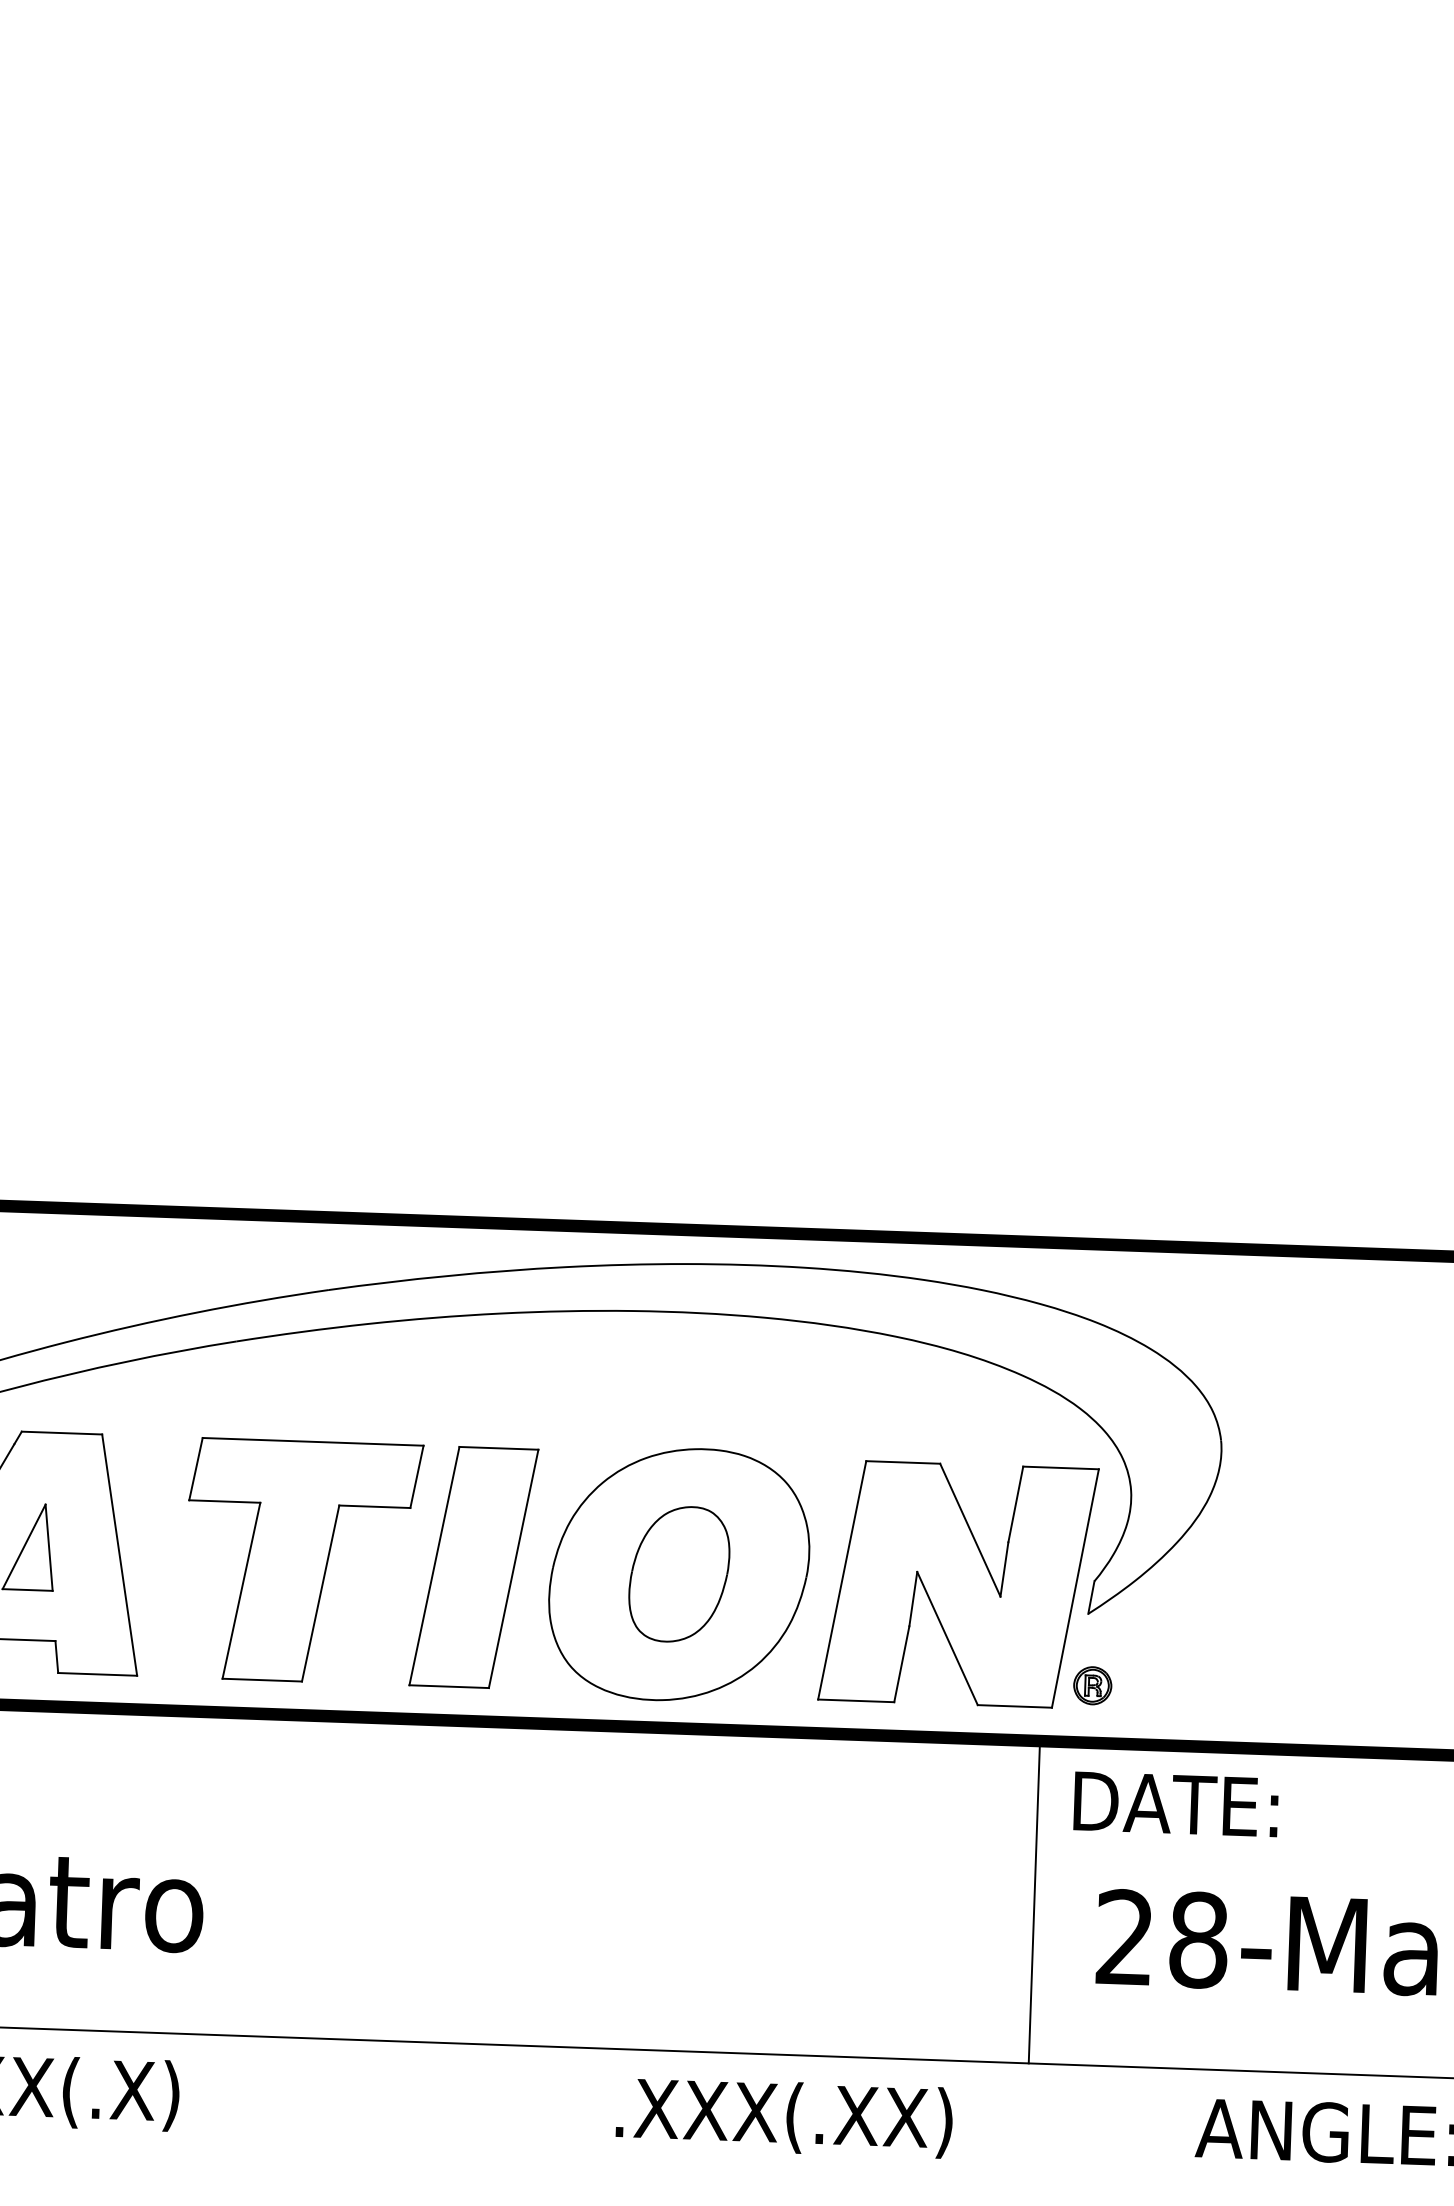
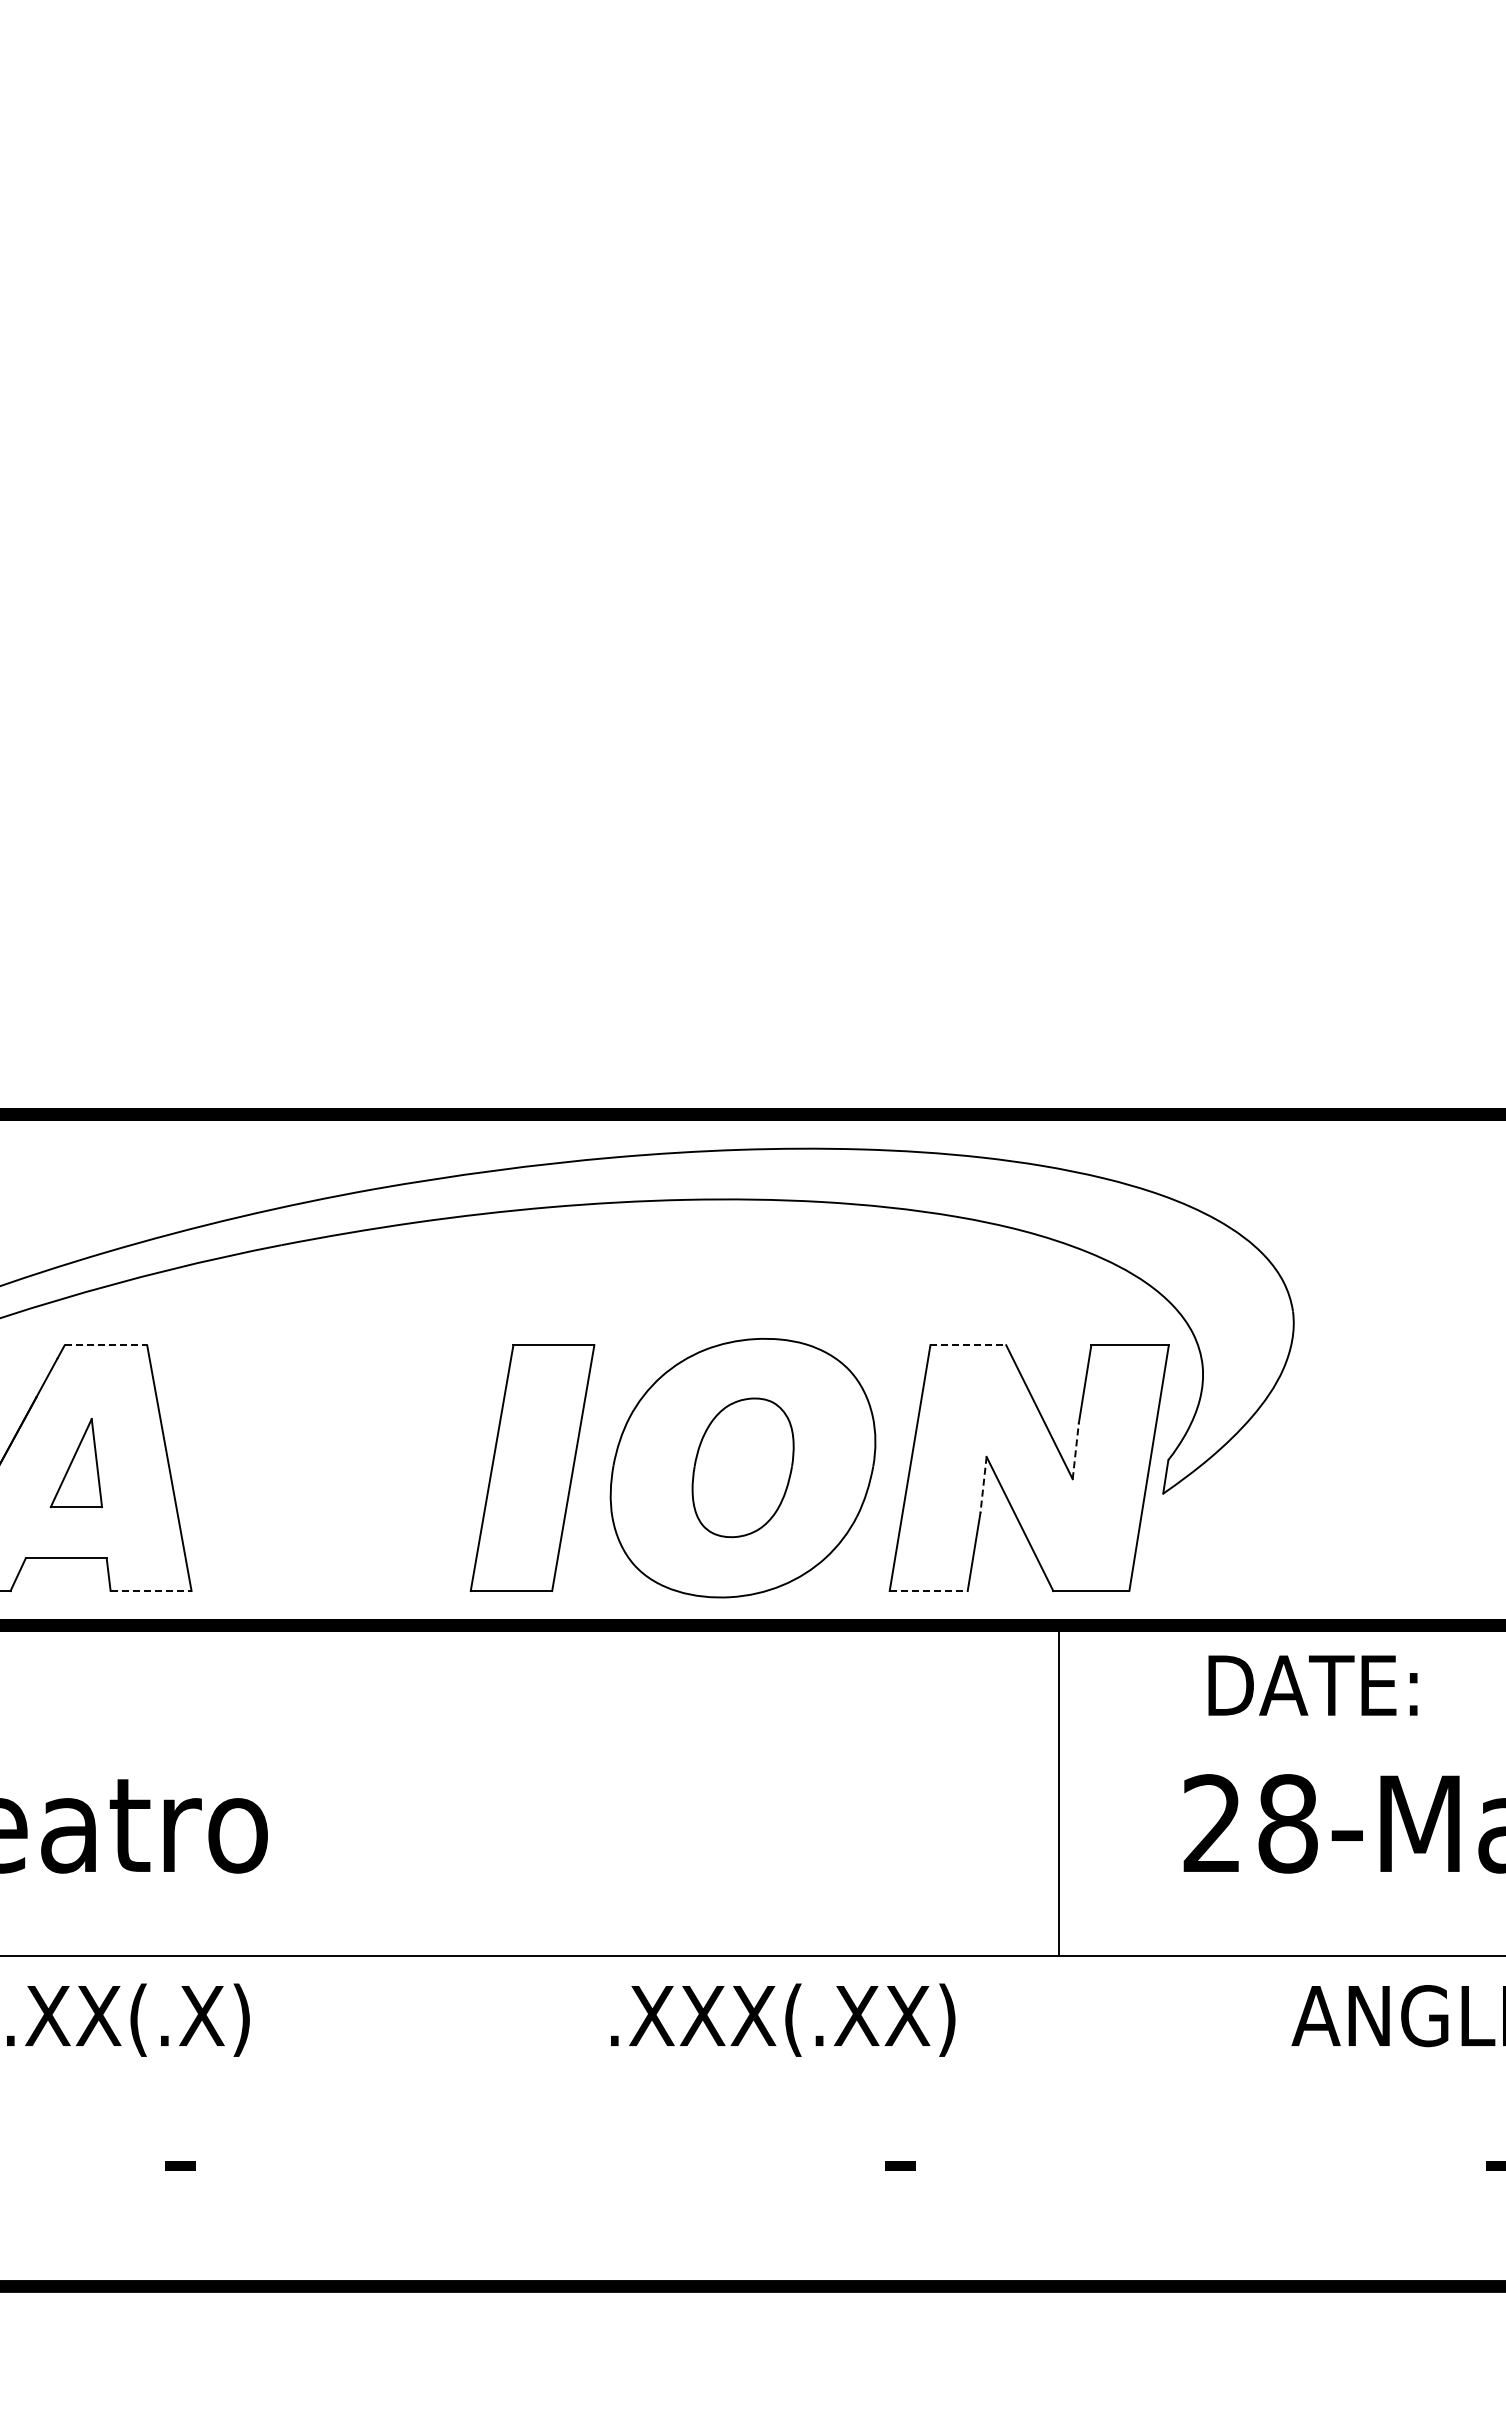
line: (62, 1433) -> (106, 1345), solid -> dashed
line: (903, 1462) -> (968, 1345), solid -> dashed
part: (303, 1560) -> (357, 1467), removed
line: (1004, 1568) -> (1075, 1450), solid -> dashed
line: (913, 1599) -> (983, 1485), solid -> dashed
line: (98, 1674) -> (151, 1591), solid -> dashed
part: (1092, 1686) -> (1170, 1567), removed
line: (856, 1701) -> (929, 1591), solid -> dashed
text: (1175, 1804) -> (1312, 1685), moved
line: (1034, 1901) -> (1059, 1790), moved
text: (784, 2116) -> (783, 2019), moved

